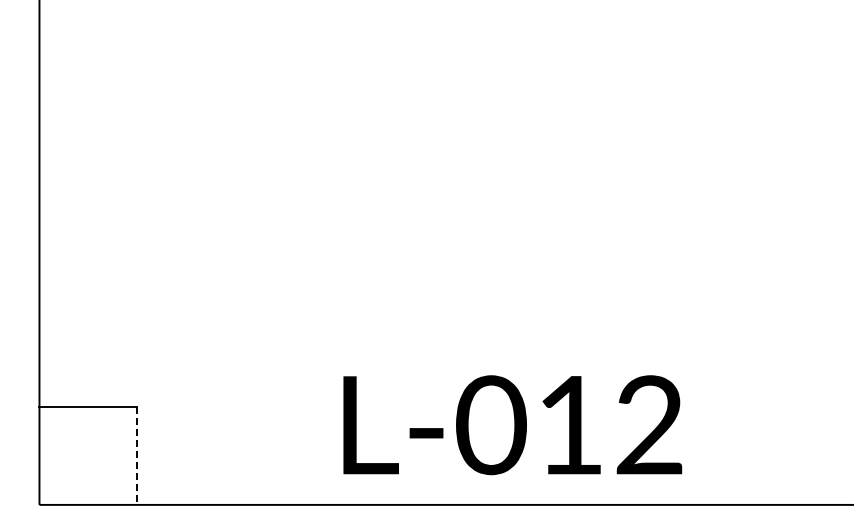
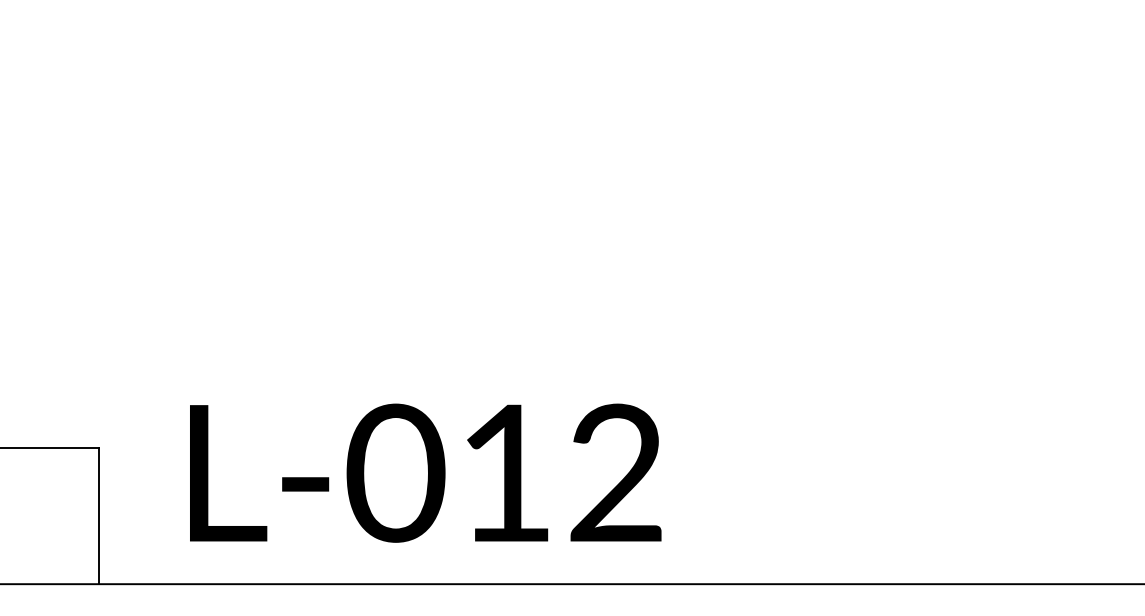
text: (512, 425) -> (425, 473), moved
line: (137, 455) -> (99, 515), dashed -> solid

